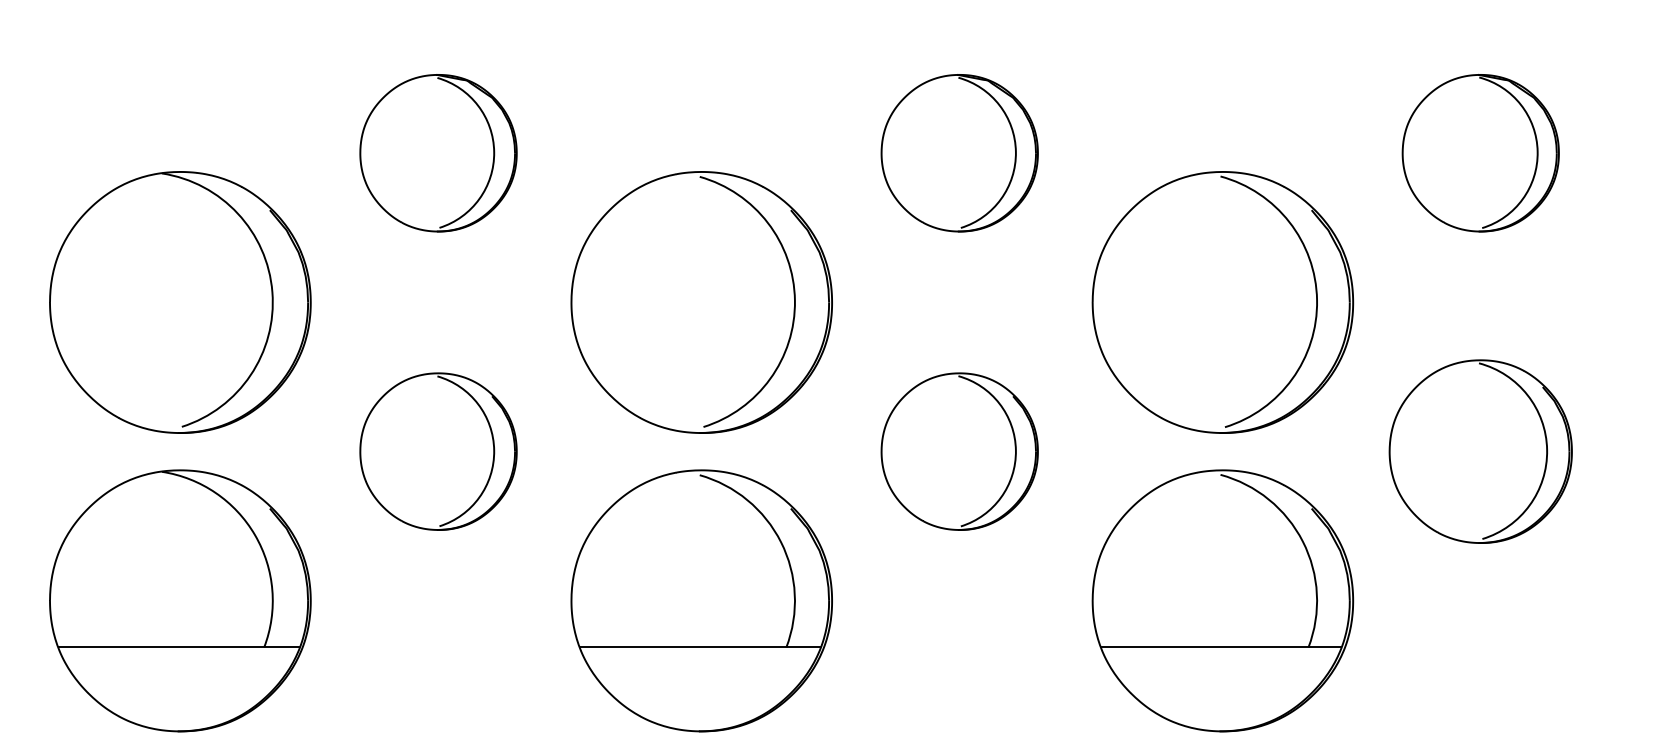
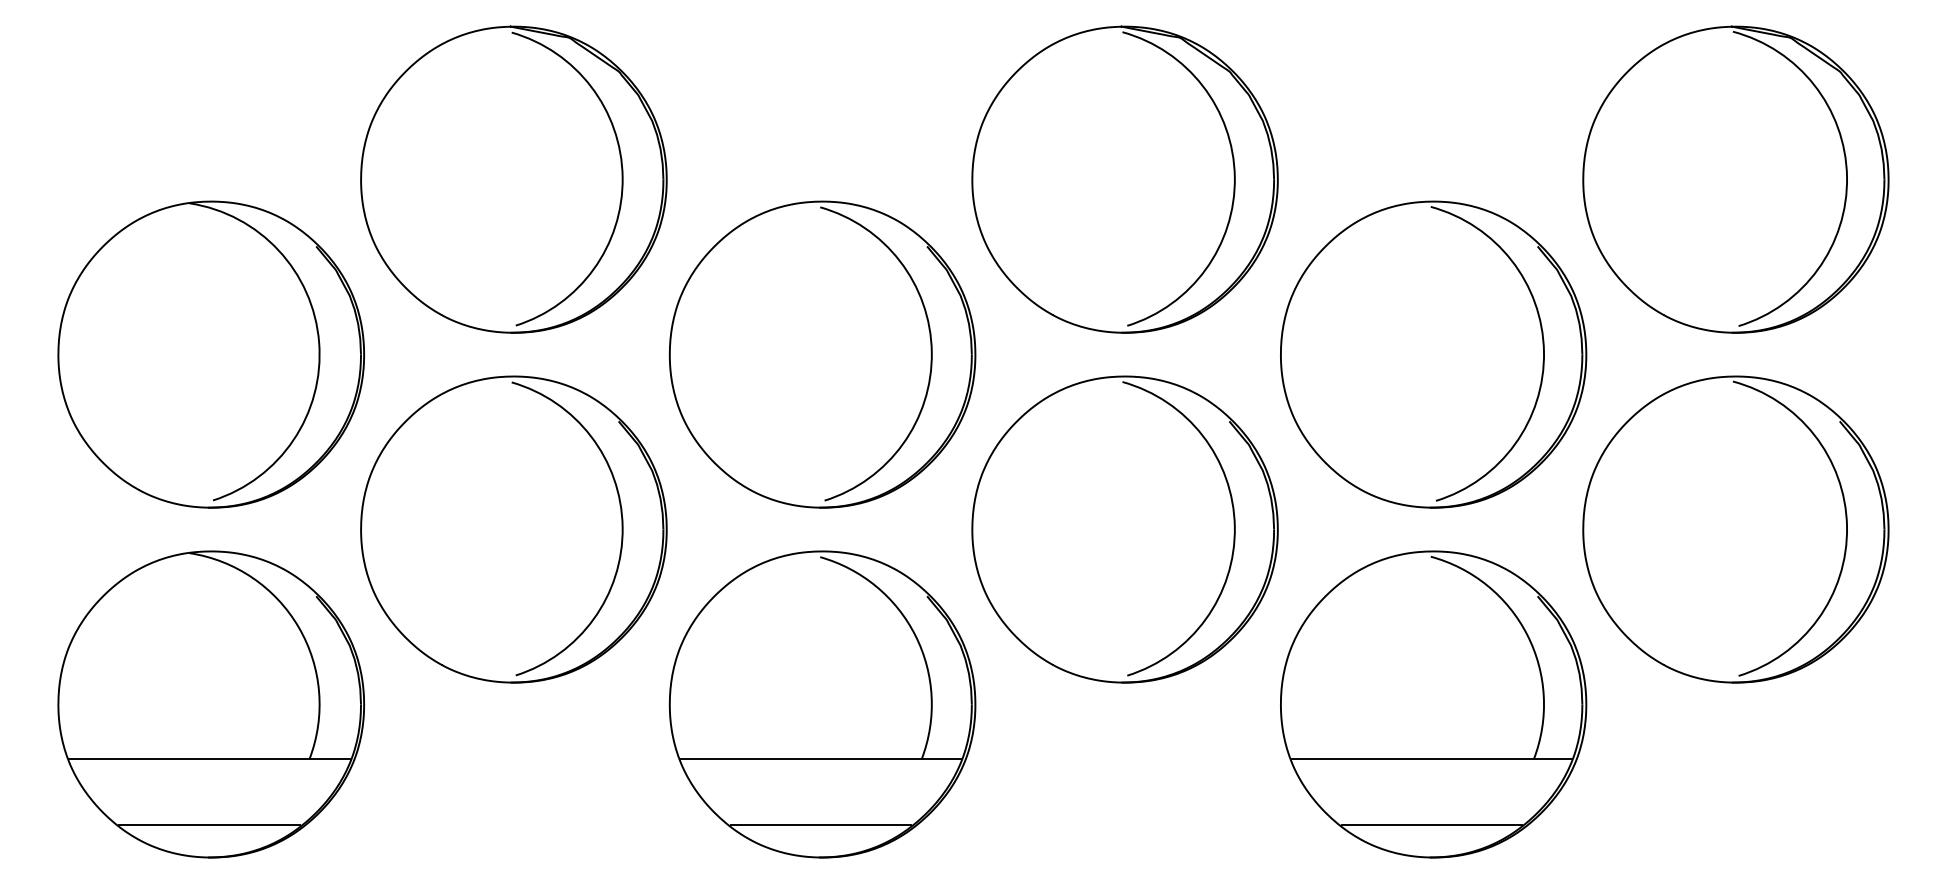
part: (438, 153) -> (513, 179), size x1.67
part: (959, 153) -> (1124, 179), size x1.67
part: (1480, 153) -> (1735, 179), size x1.67
part: (438, 451) -> (513, 529), size x1.67
part: (959, 451) -> (1124, 529), size x1.67
part: (1480, 451) -> (1735, 529), size x1.43
line: (178, 703) -> (209, 824), added
line: (700, 703) -> (820, 824), added
line: (1221, 703) -> (1431, 824), added

